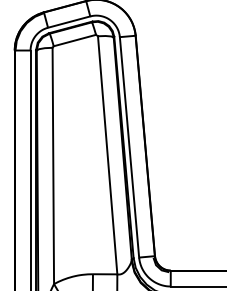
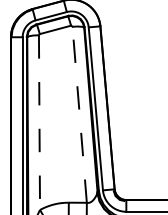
line: (107, 154) -> (79, 114), solid -> dashed
line: (53, 167) -> (39, 123), solid -> dashed

